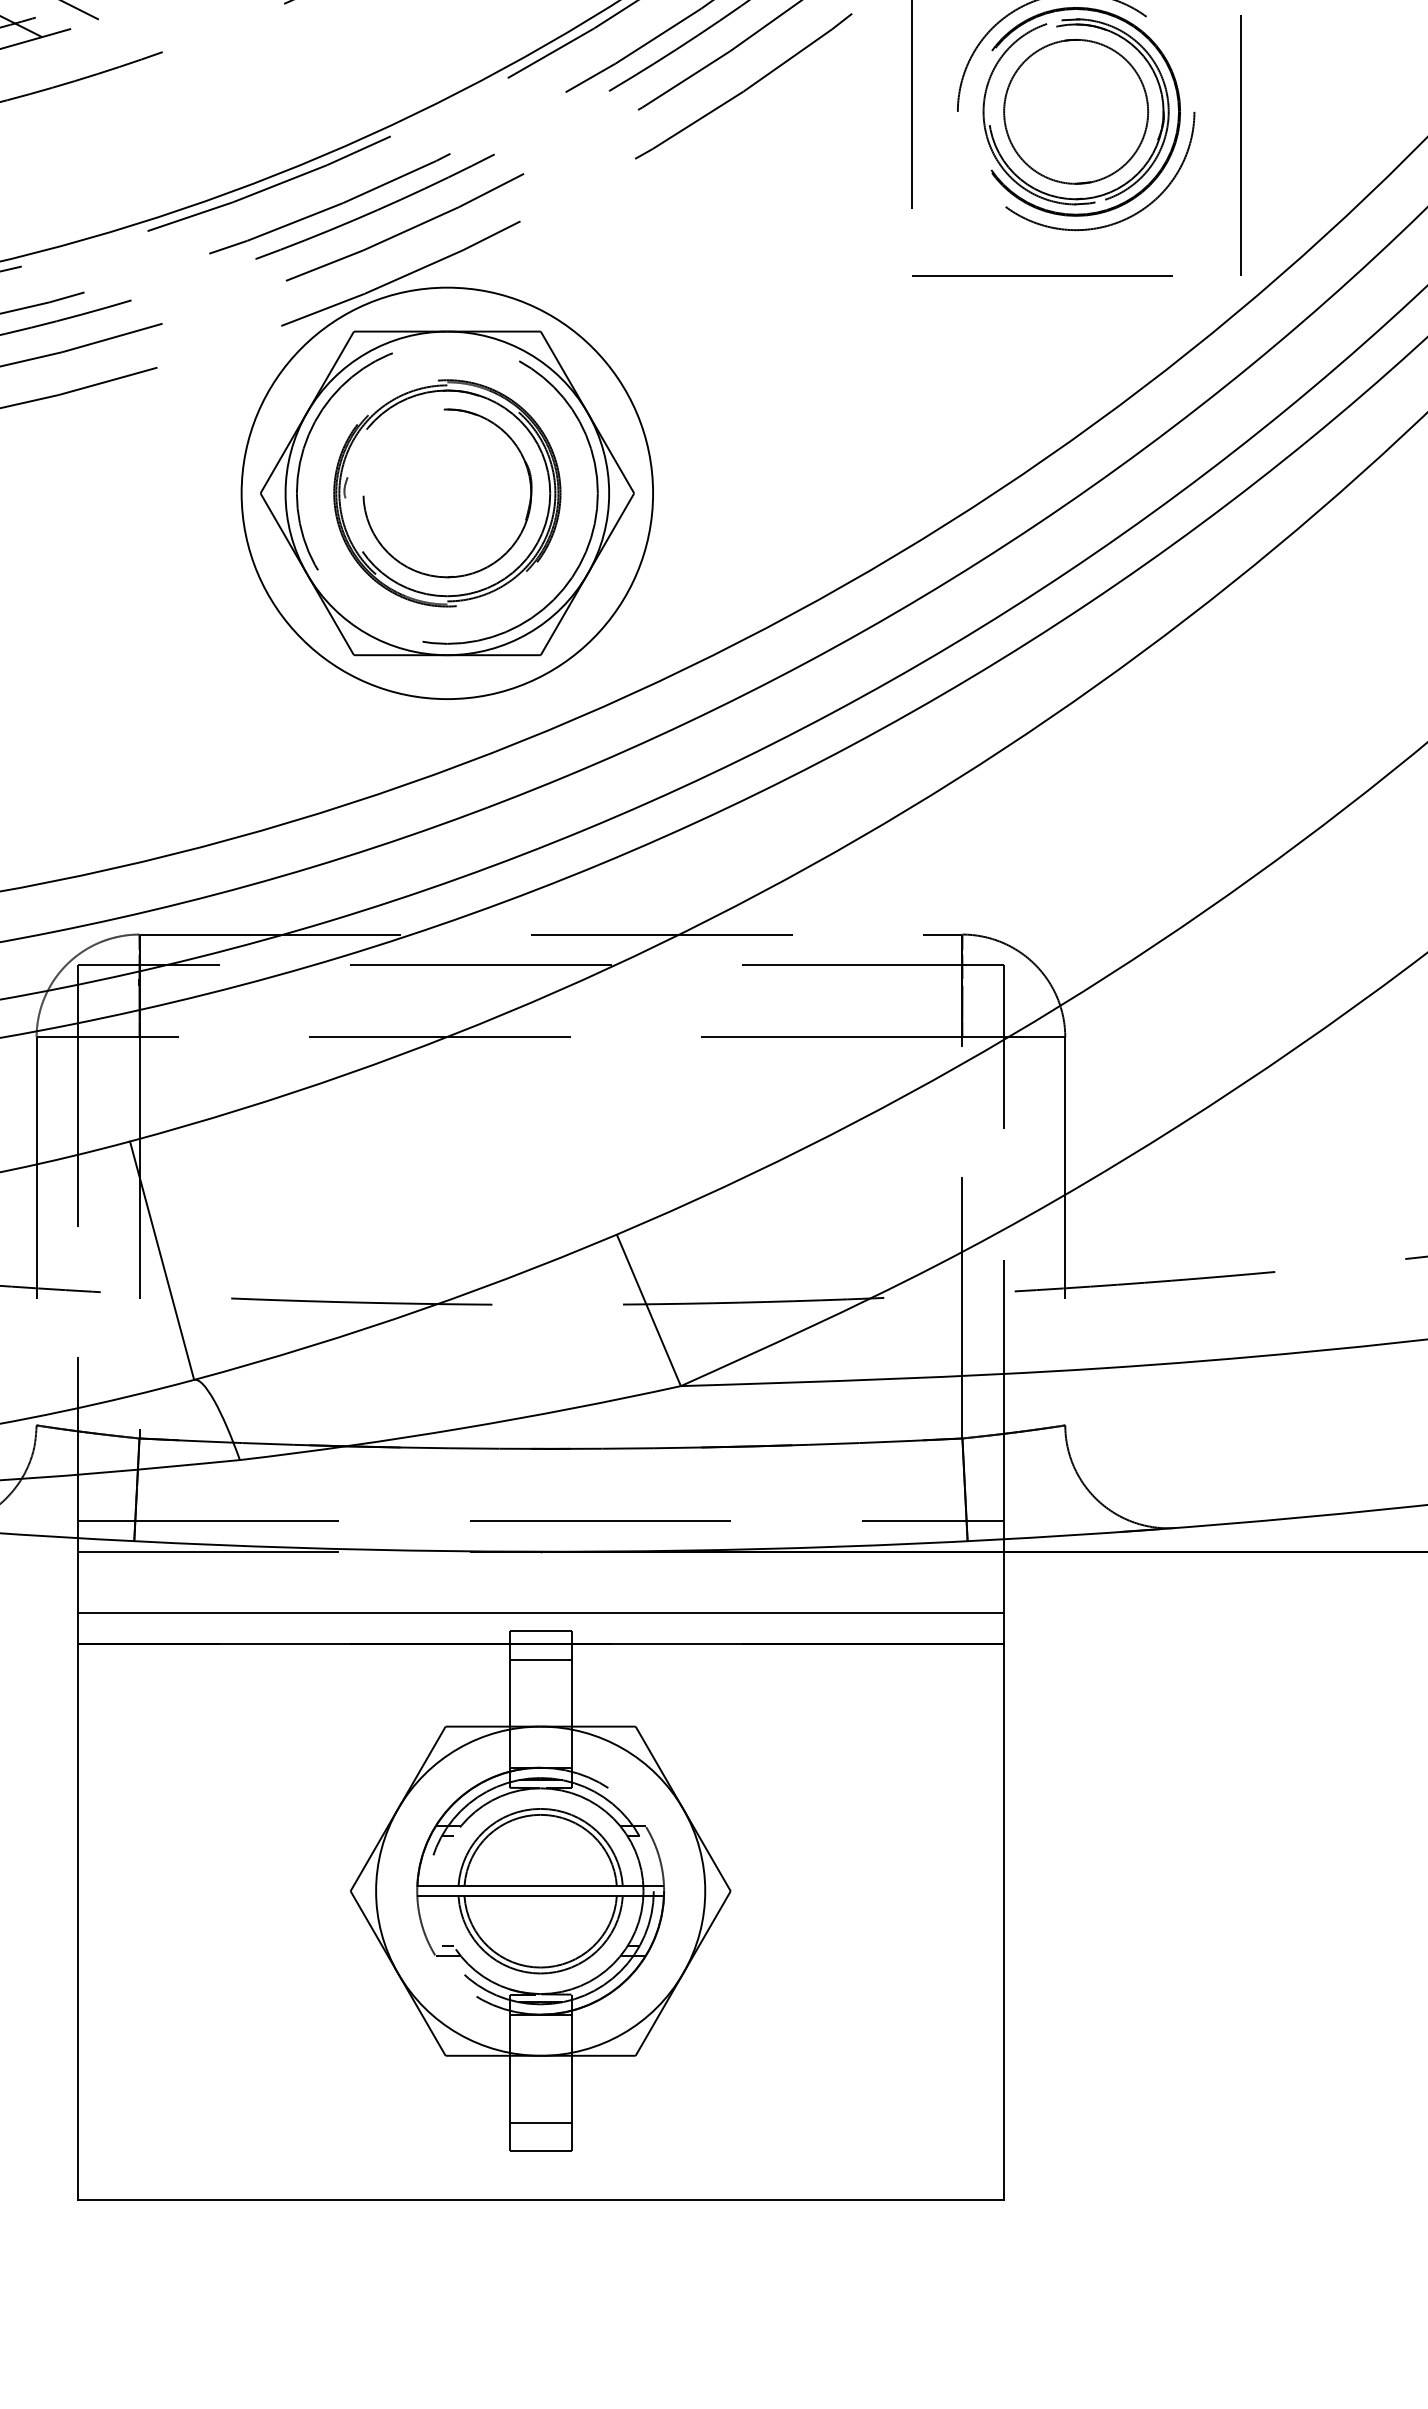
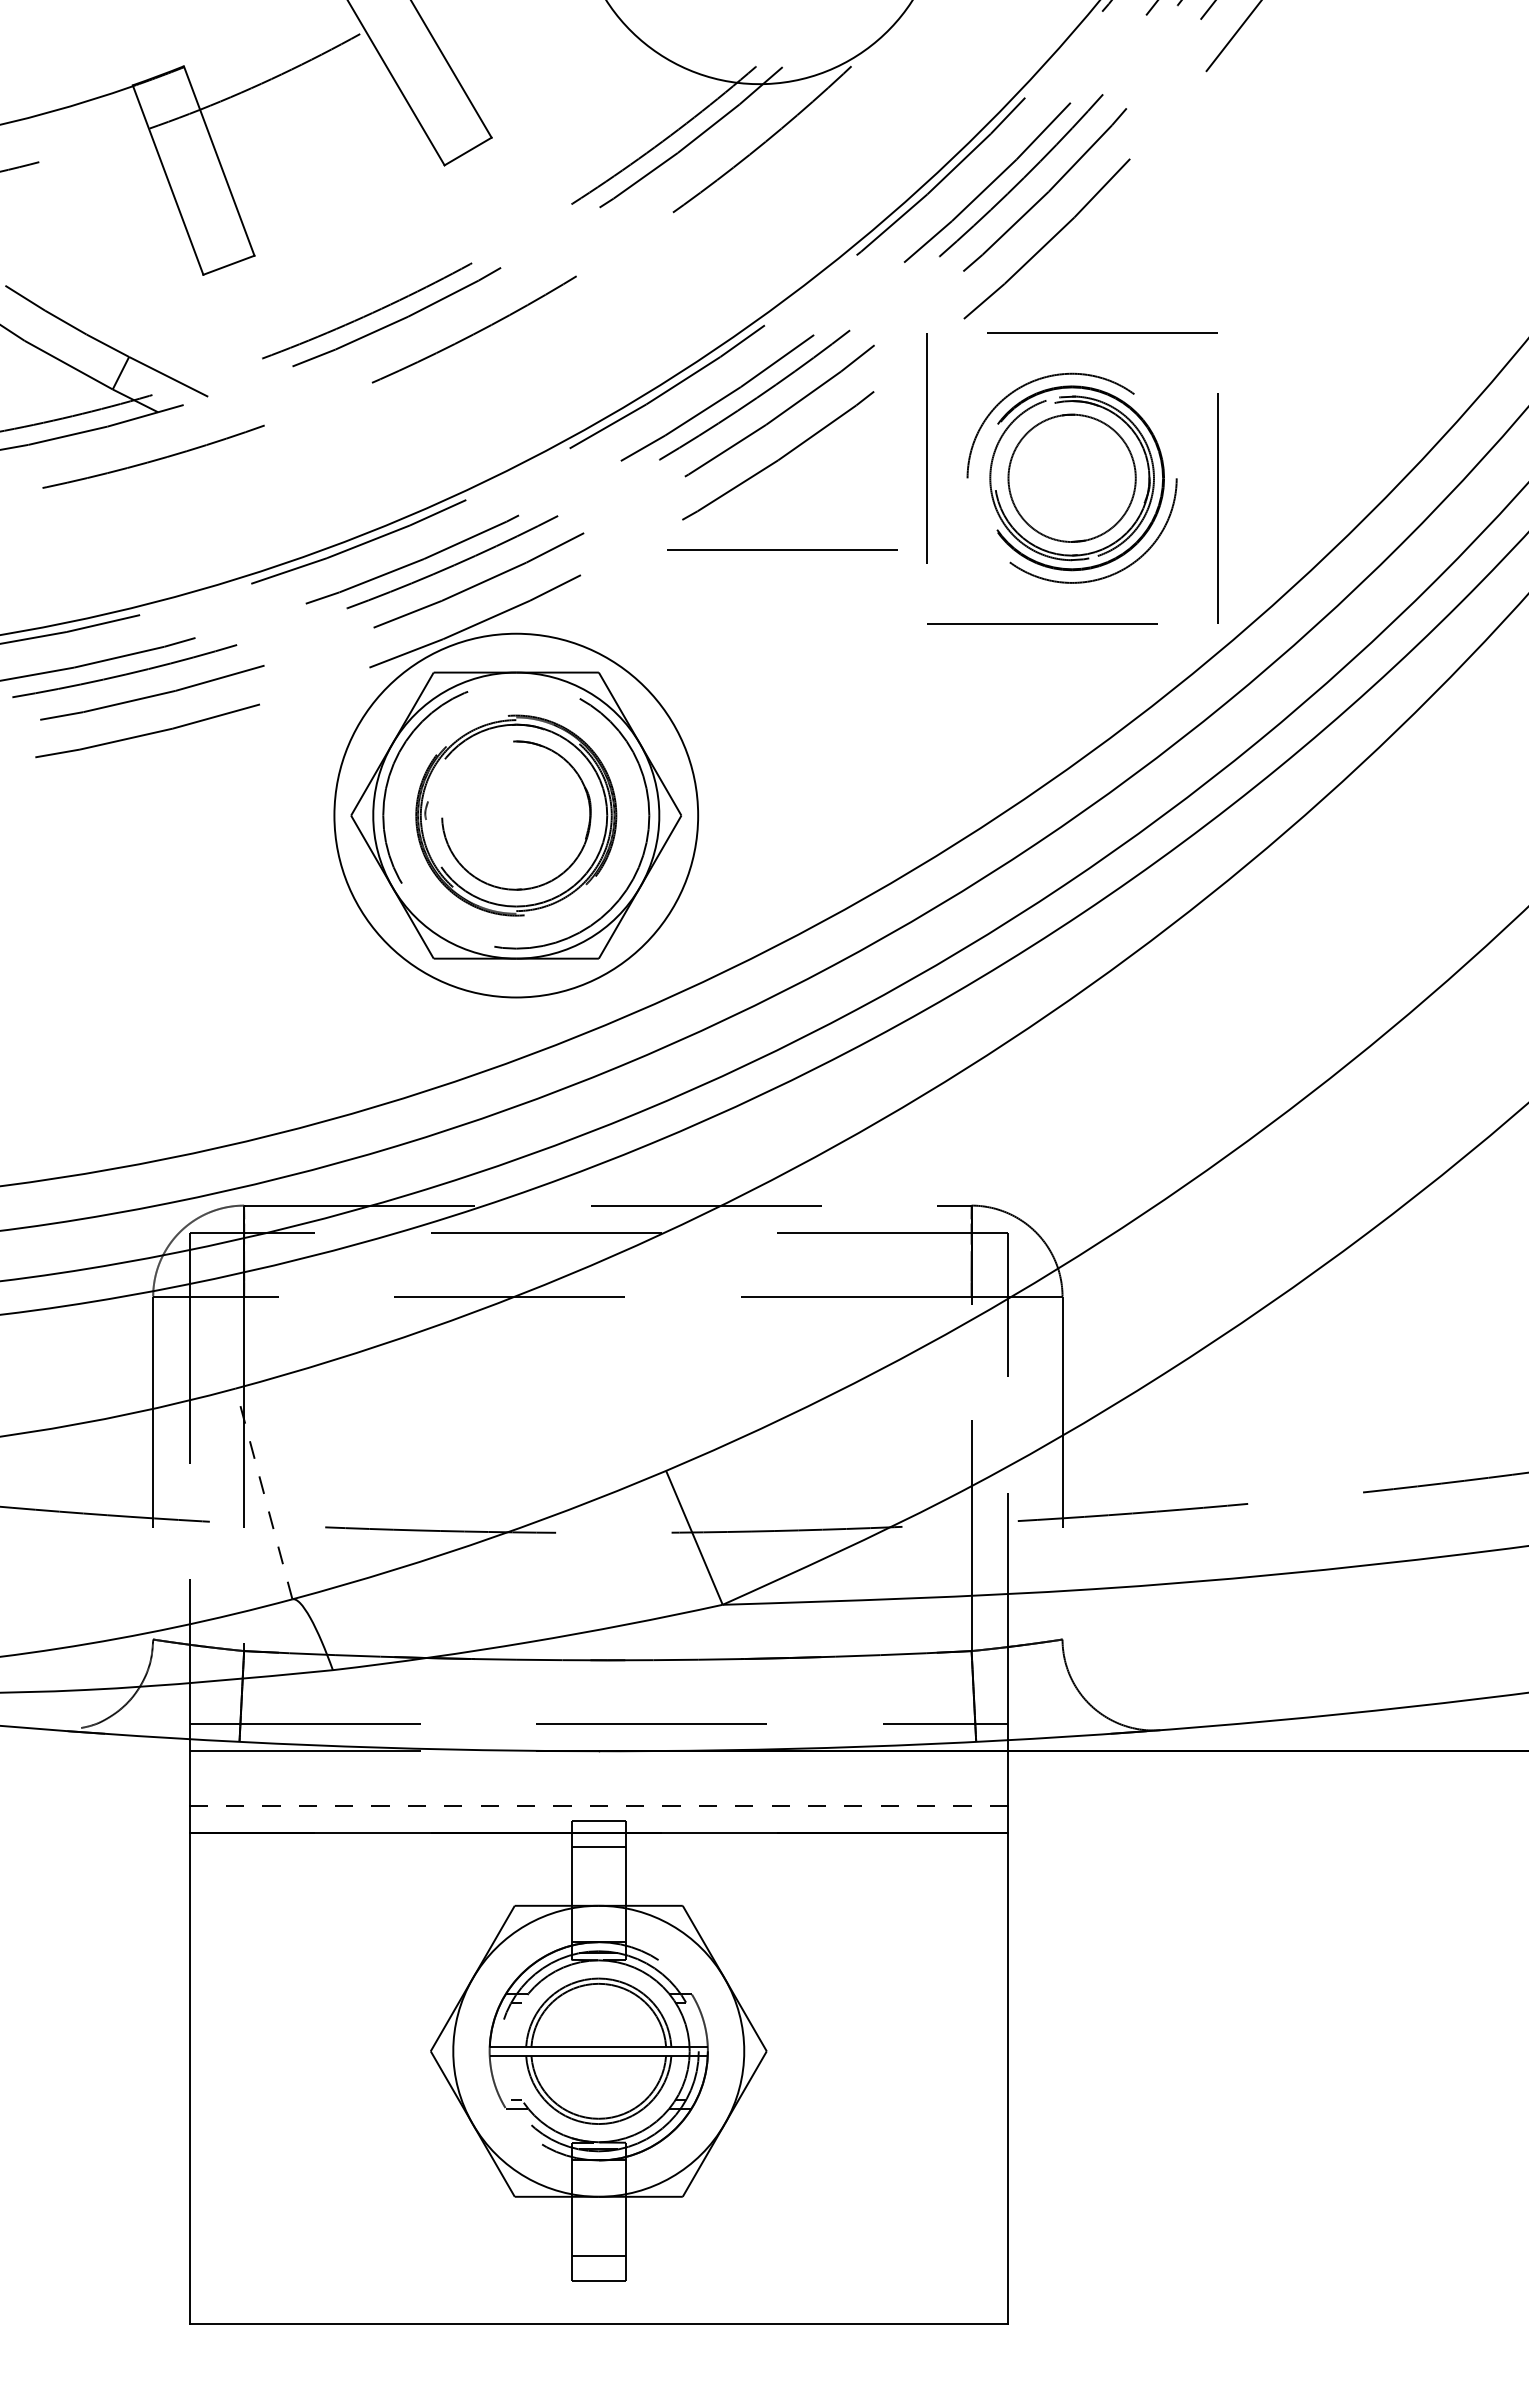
line: (748, 192) -> (782, 549), added
line: (161, 1260) -> (263, 1493), solid -> dashed
line: (541, 1613) -> (599, 1805), solid -> dashed

